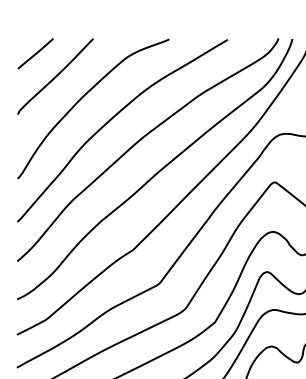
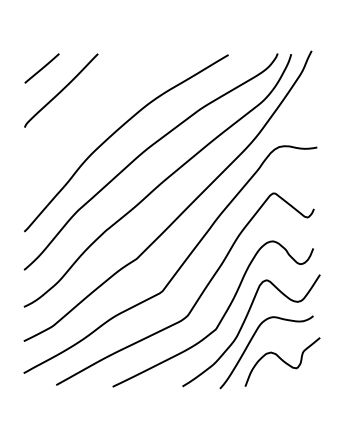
curve: (82, 99) -> (87, 112), removed

